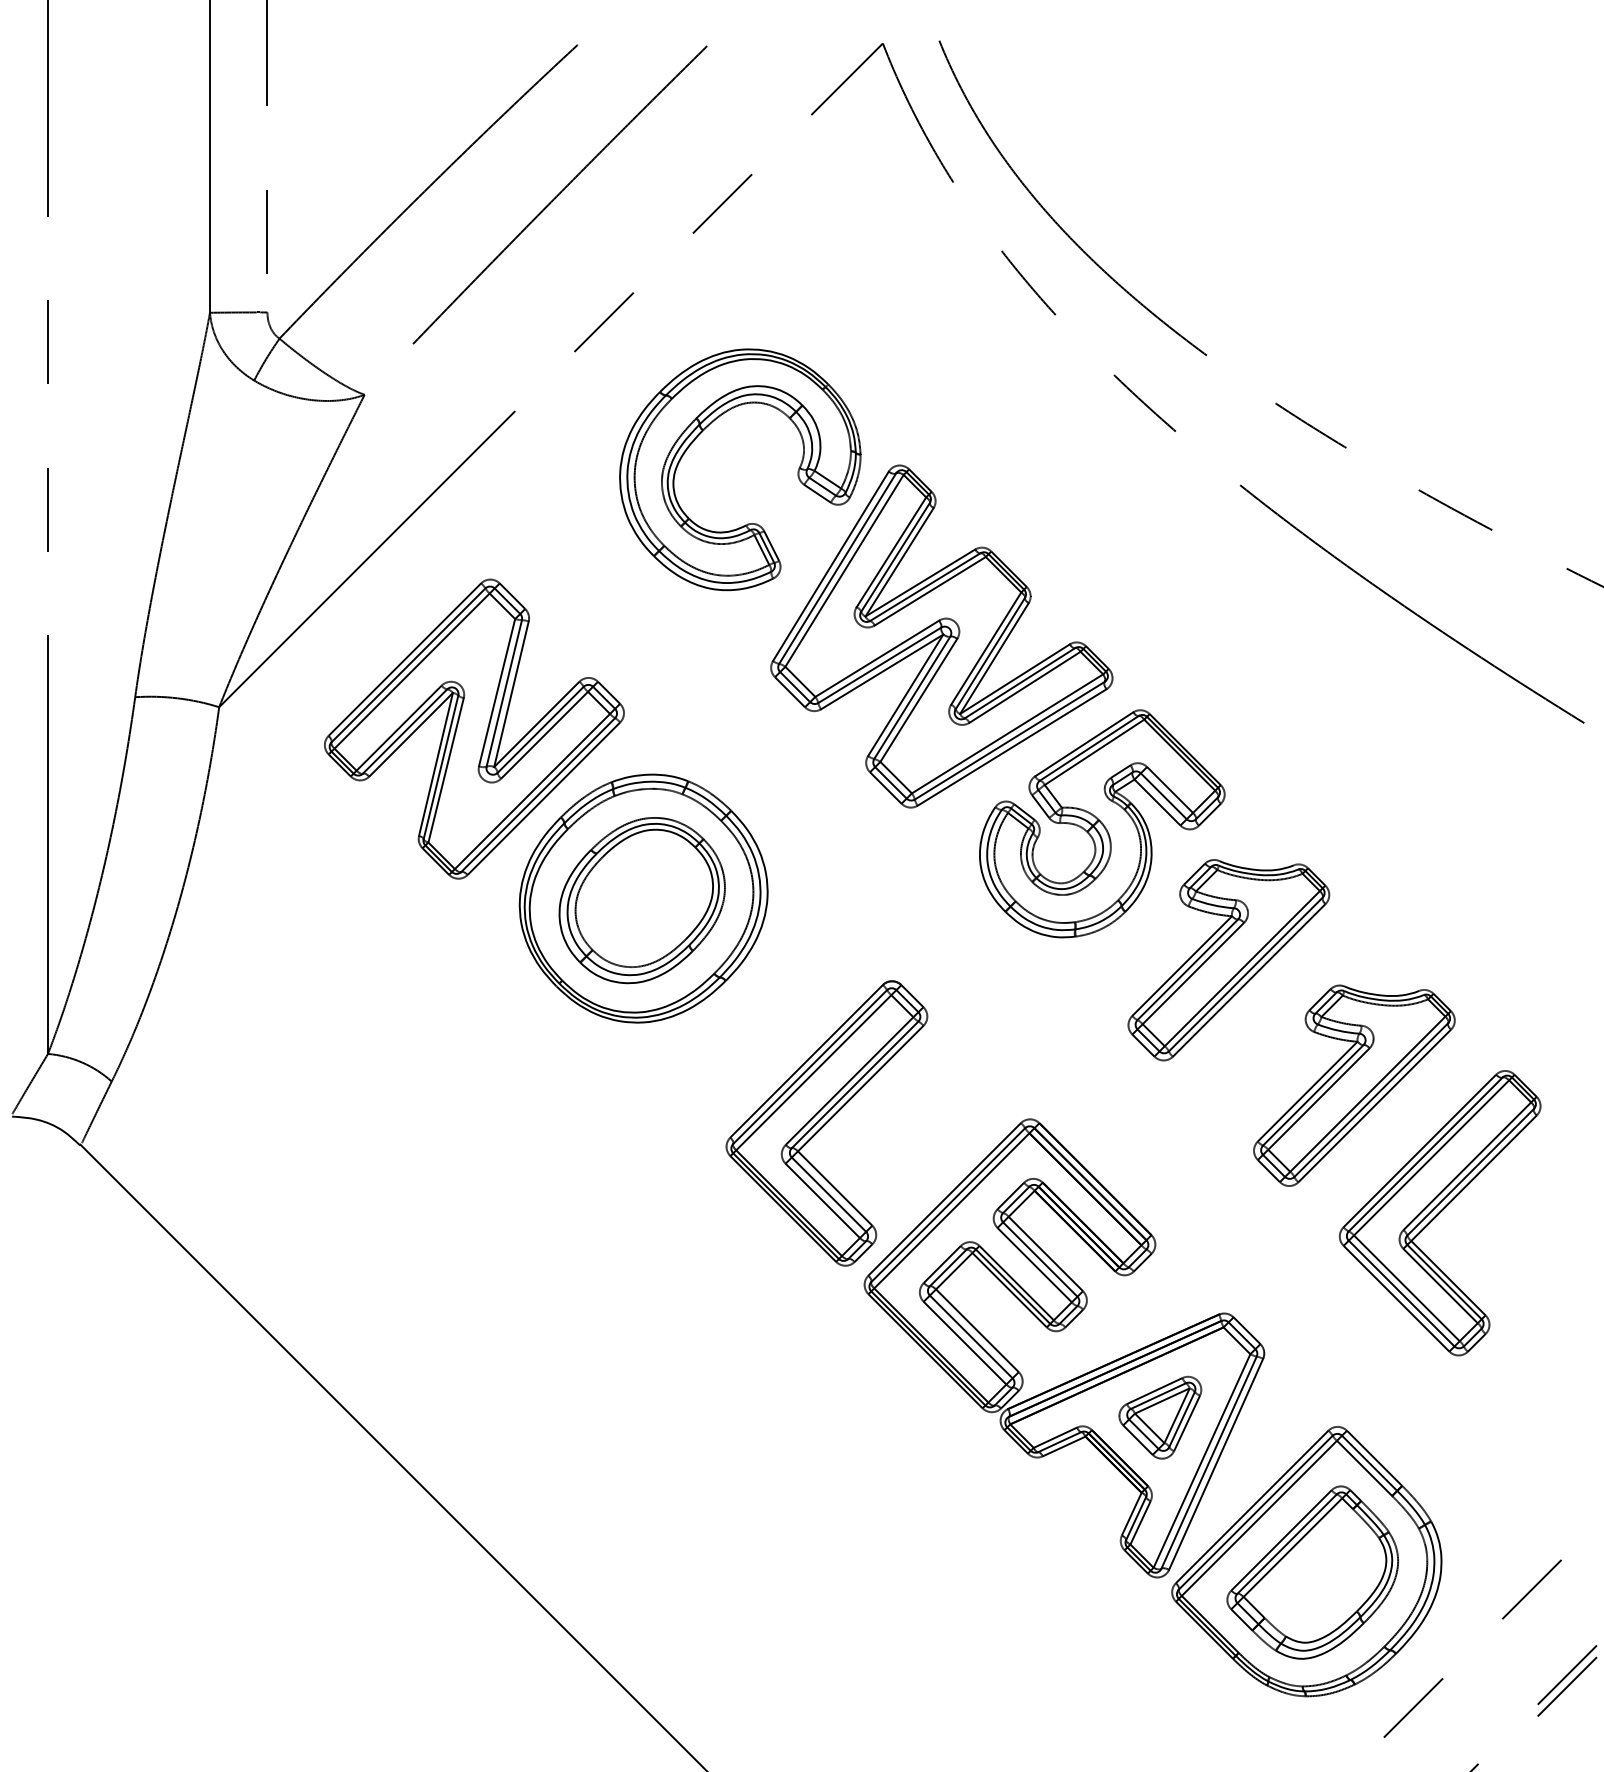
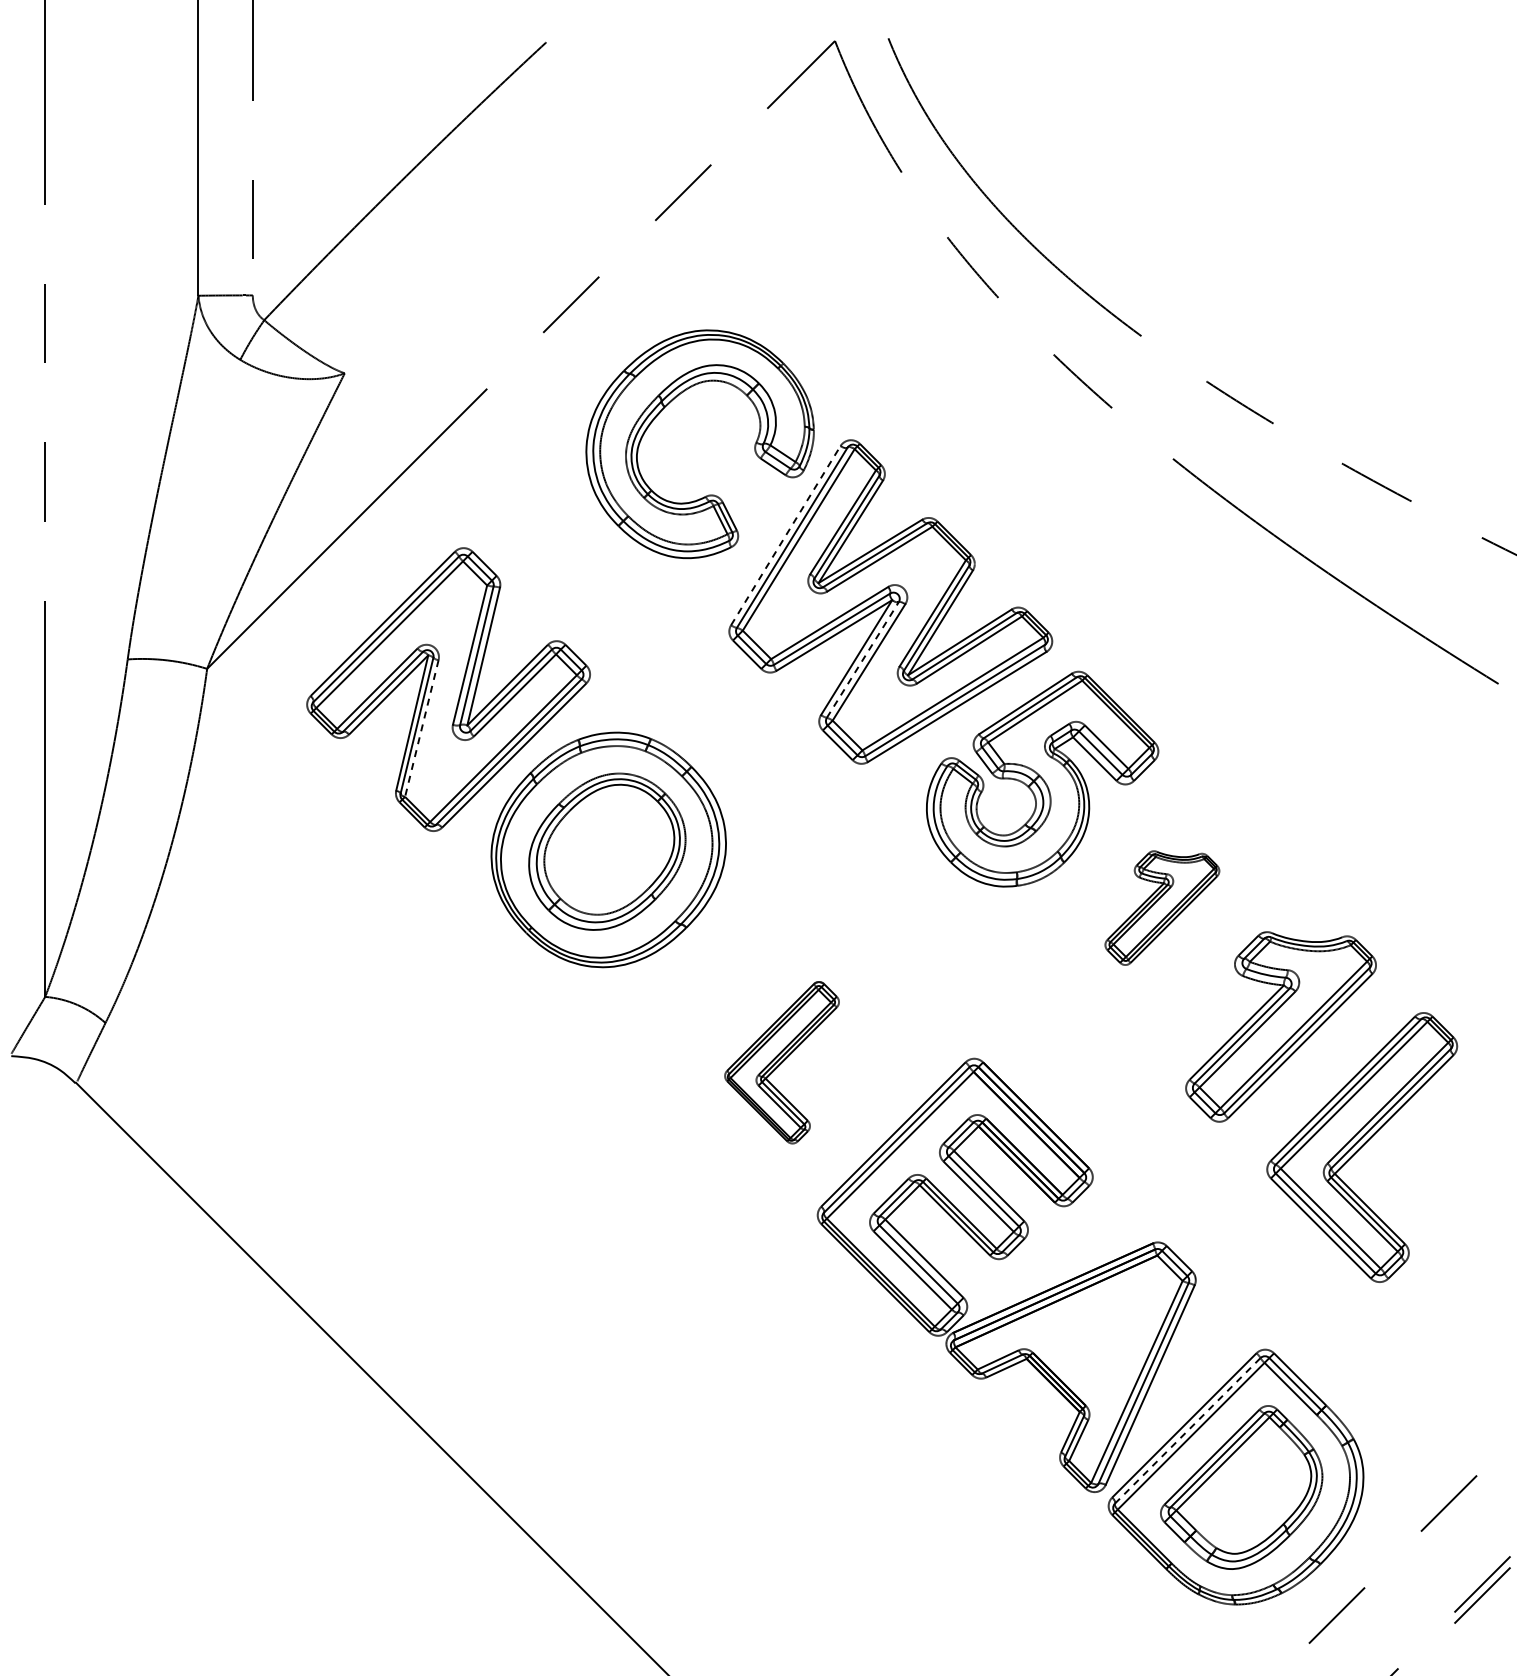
curve: (559, 195) -> (529, 184), removed
line: (830, 566) -> (785, 535), solid -> dashed
line: (912, 697) -> (863, 659), solid -> dashed
line: (445, 771) -> (421, 729), solid -> dashed
part: (1229, 959) -> (1162, 907), size x0.6
part: (826, 1123) -> (781, 1062), size x0.6
part: (1160, 1417) -> (1097, 1340), removed
line: (1255, 1512) -> (1187, 1430), solid -> dashed

